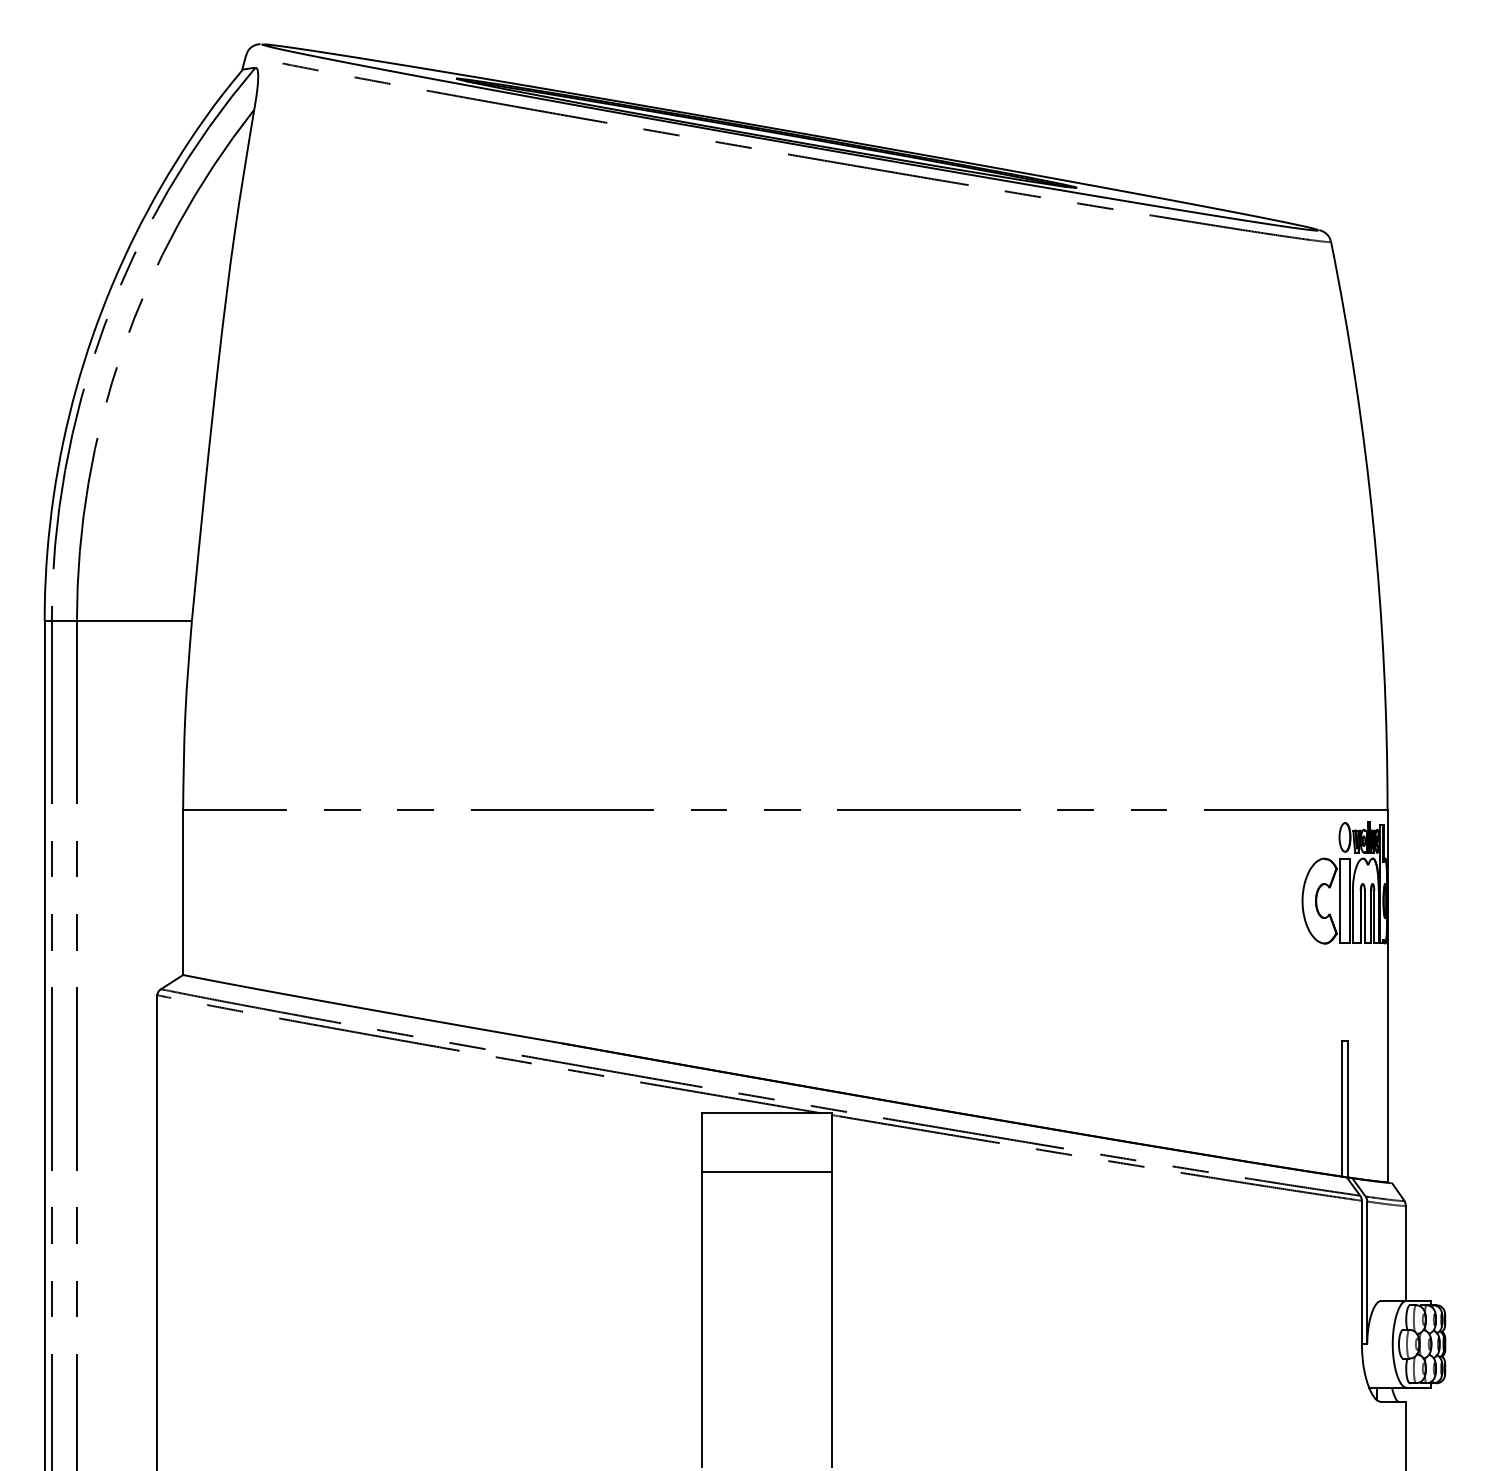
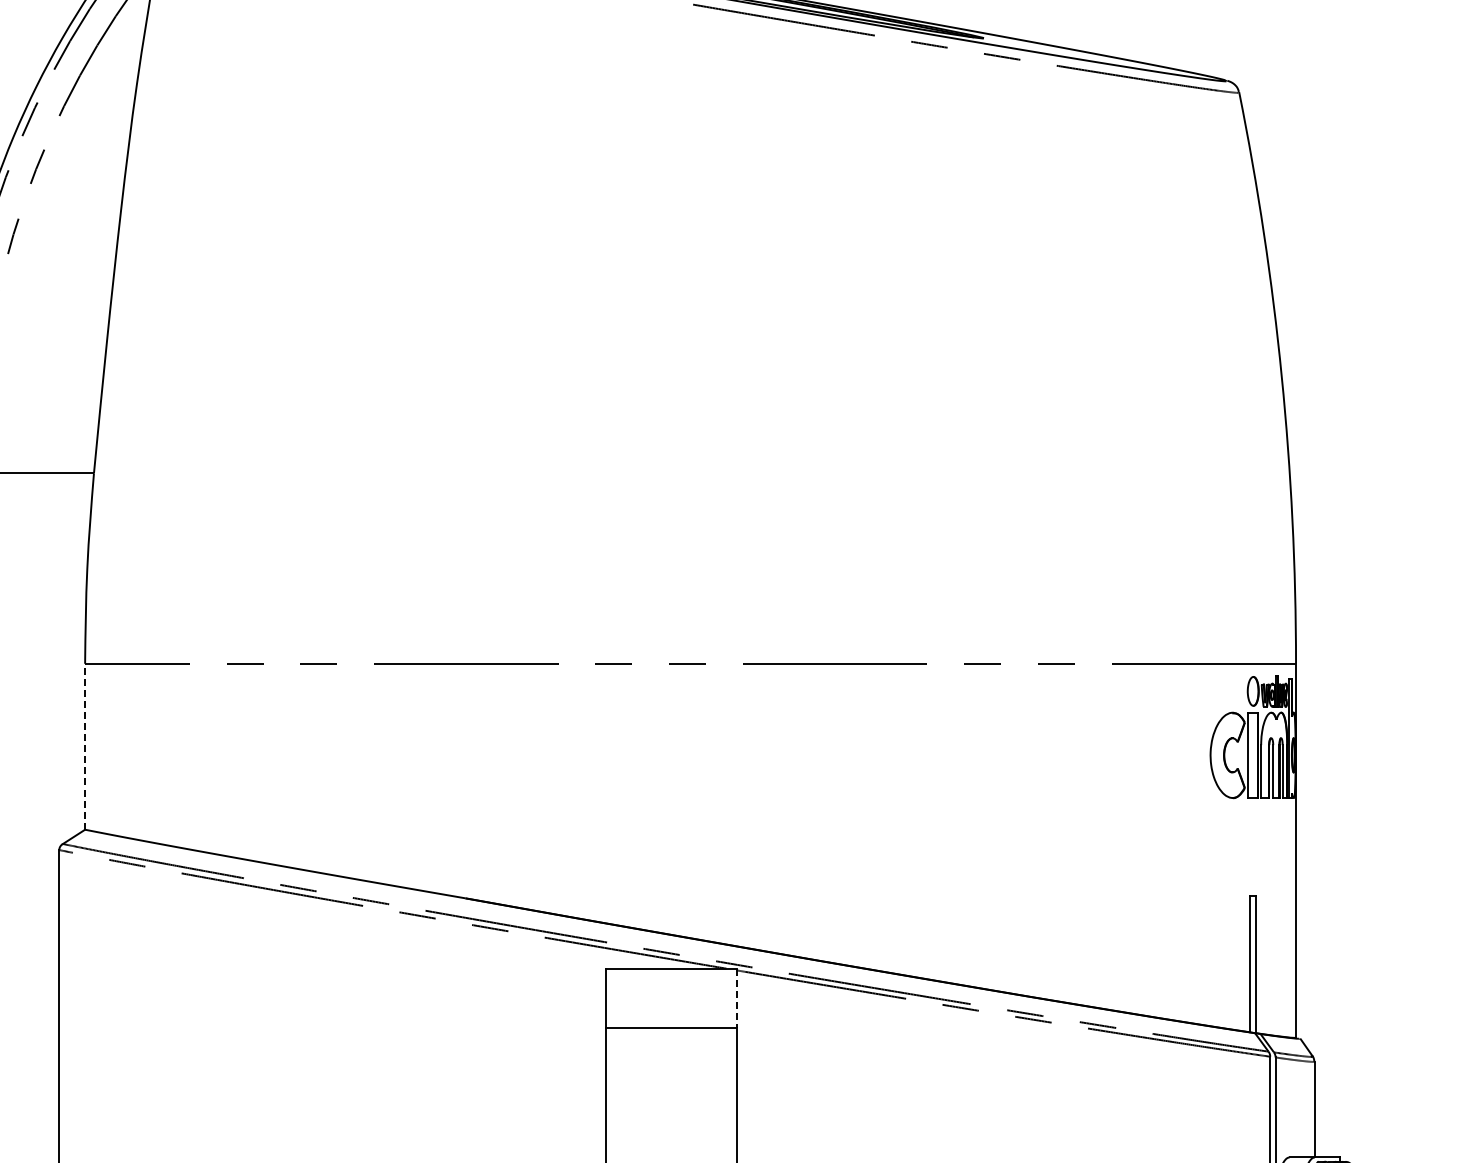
line: (183, 892) -> (85, 746), solid -> dashed
line: (831, 1142) -> (736, 998), solid -> dashed

